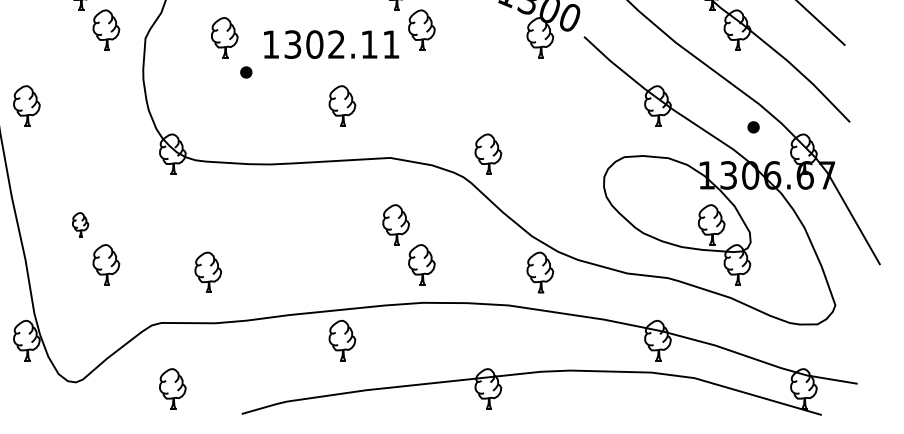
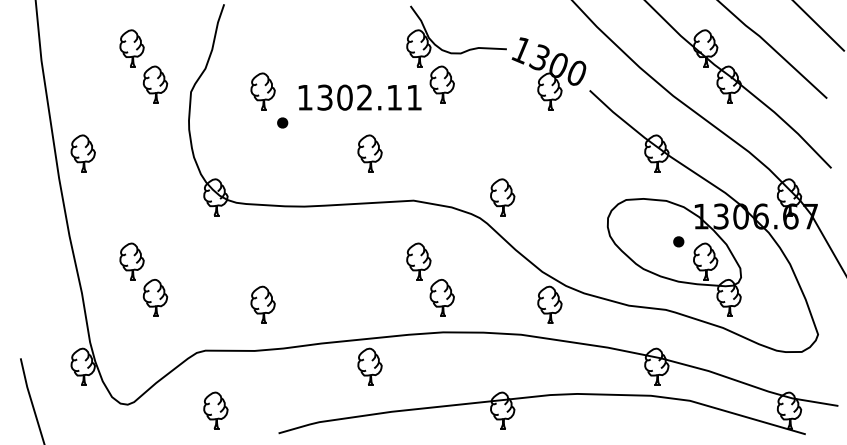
part: (753, 126) -> (678, 241), moved
part: (79, 224) -> (131, 261), size x1.67
part: (207, 272) -> (262, 304), moved

